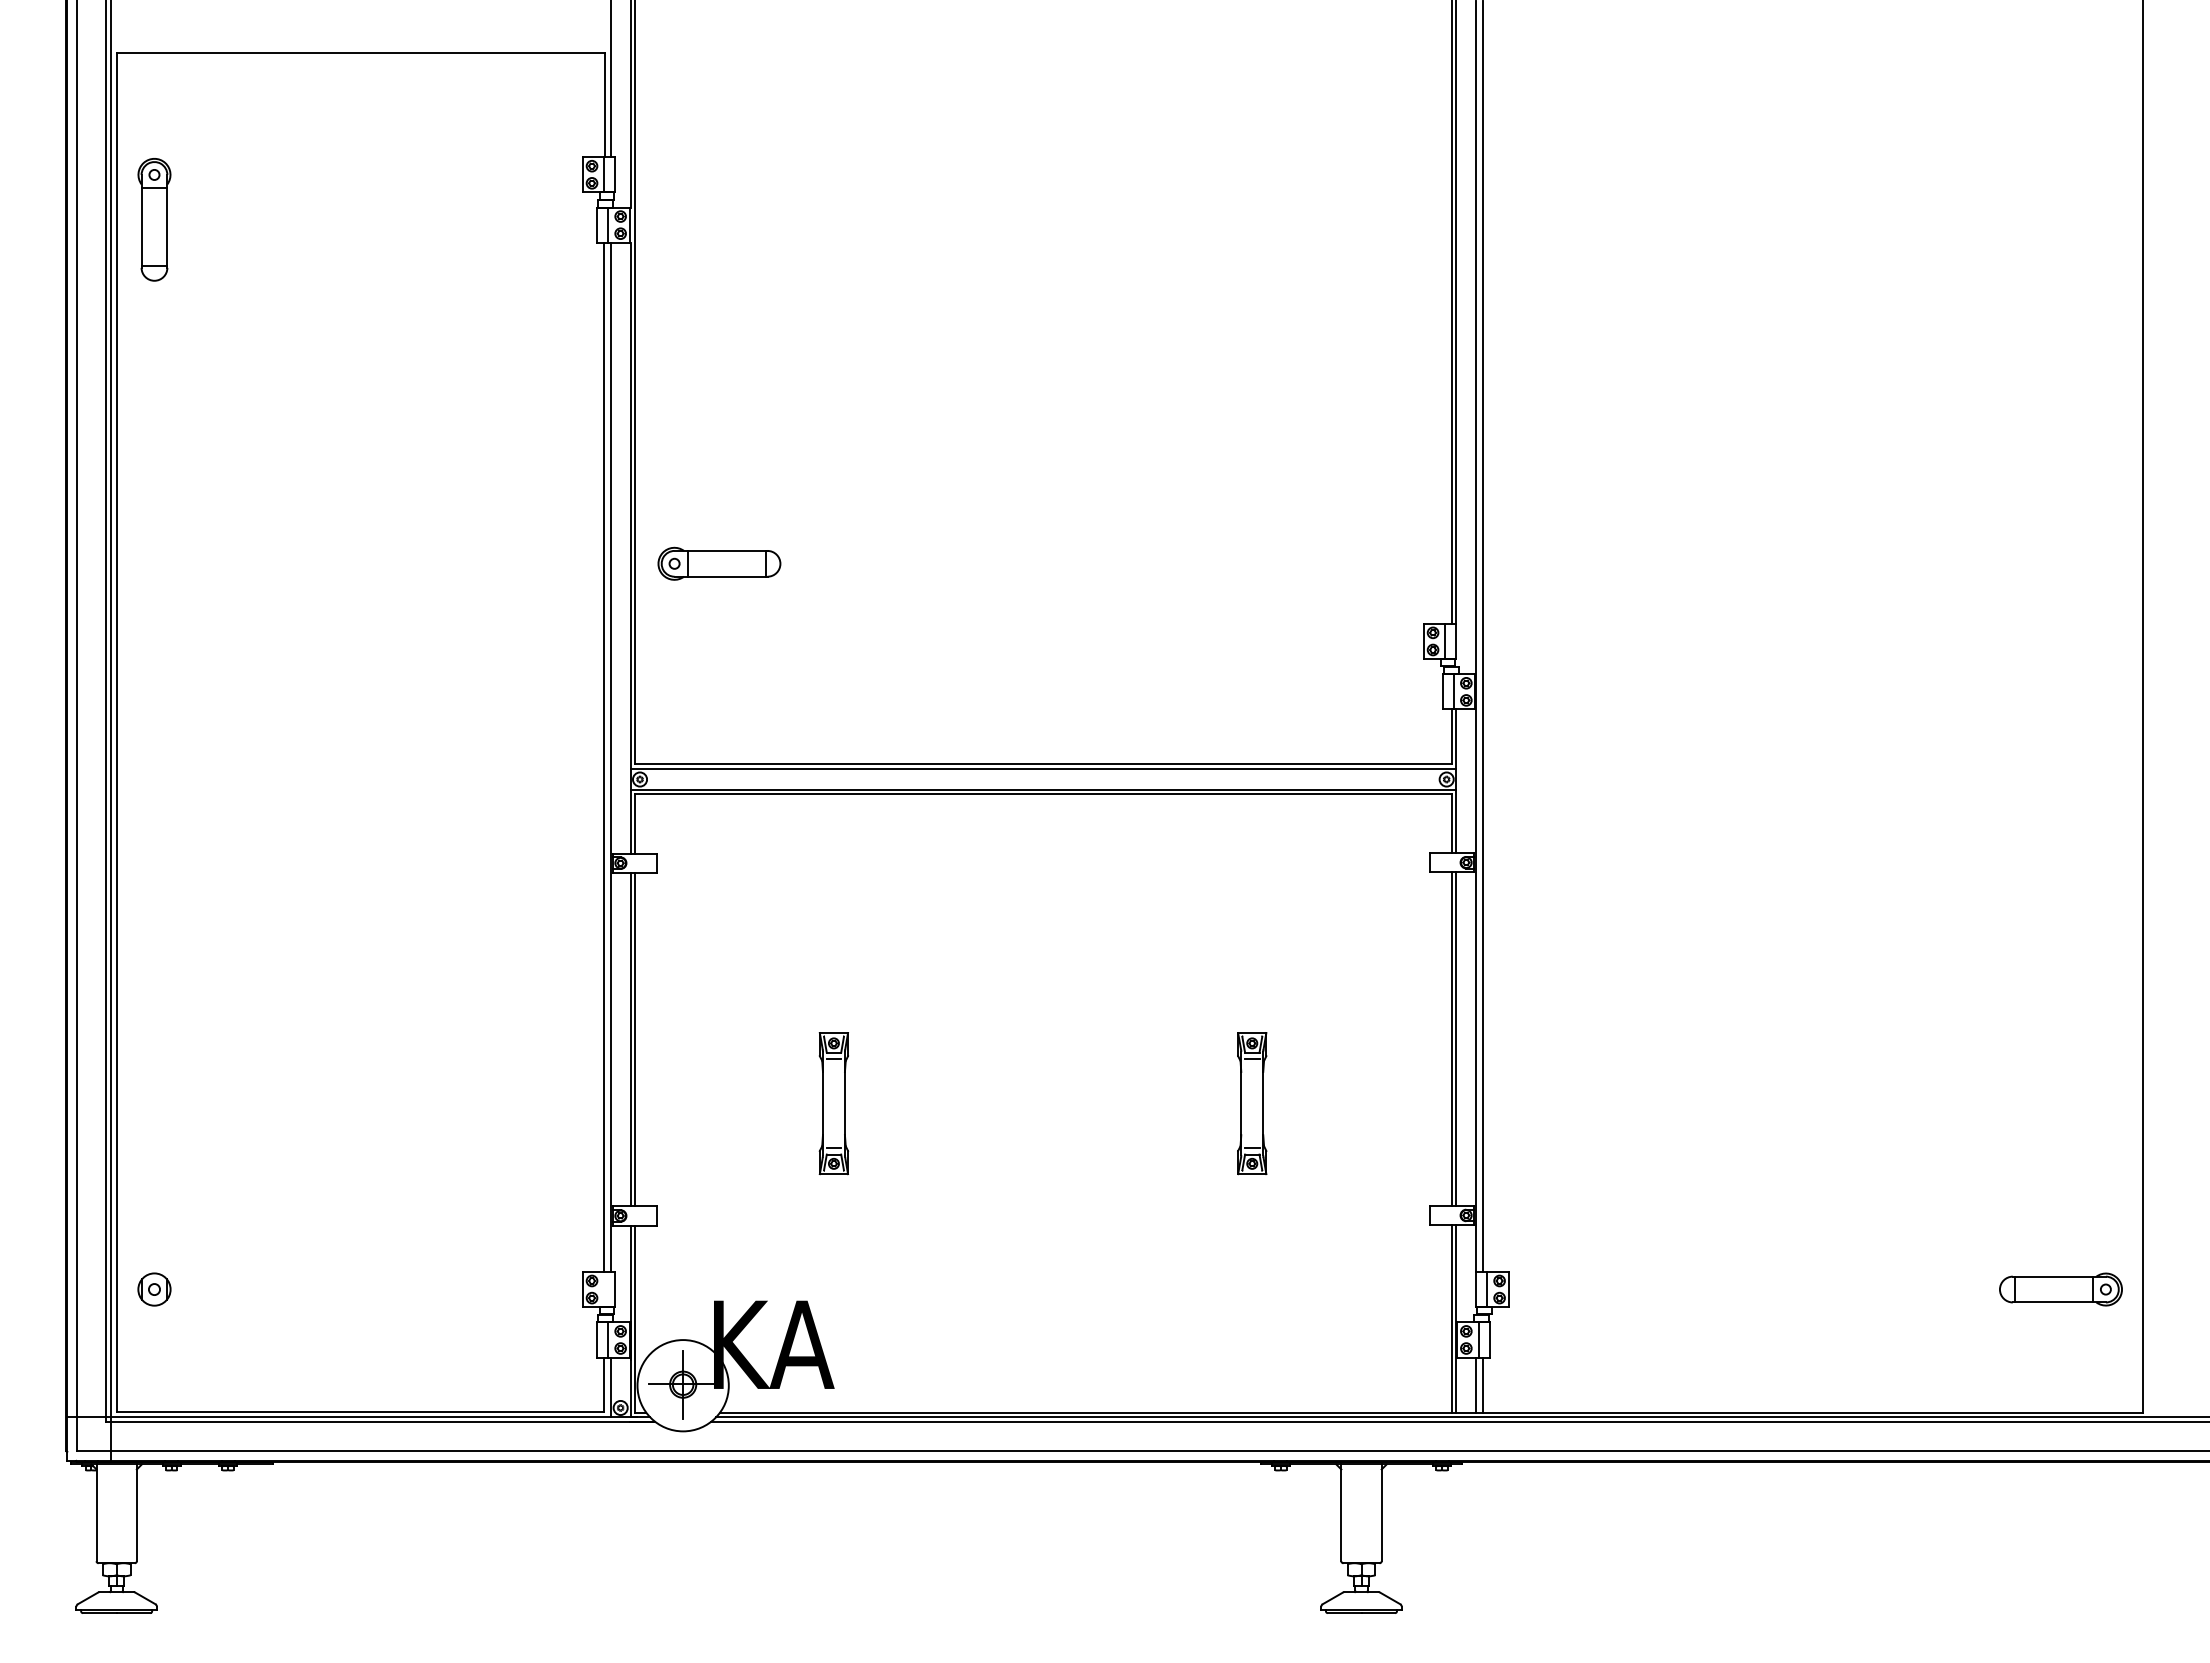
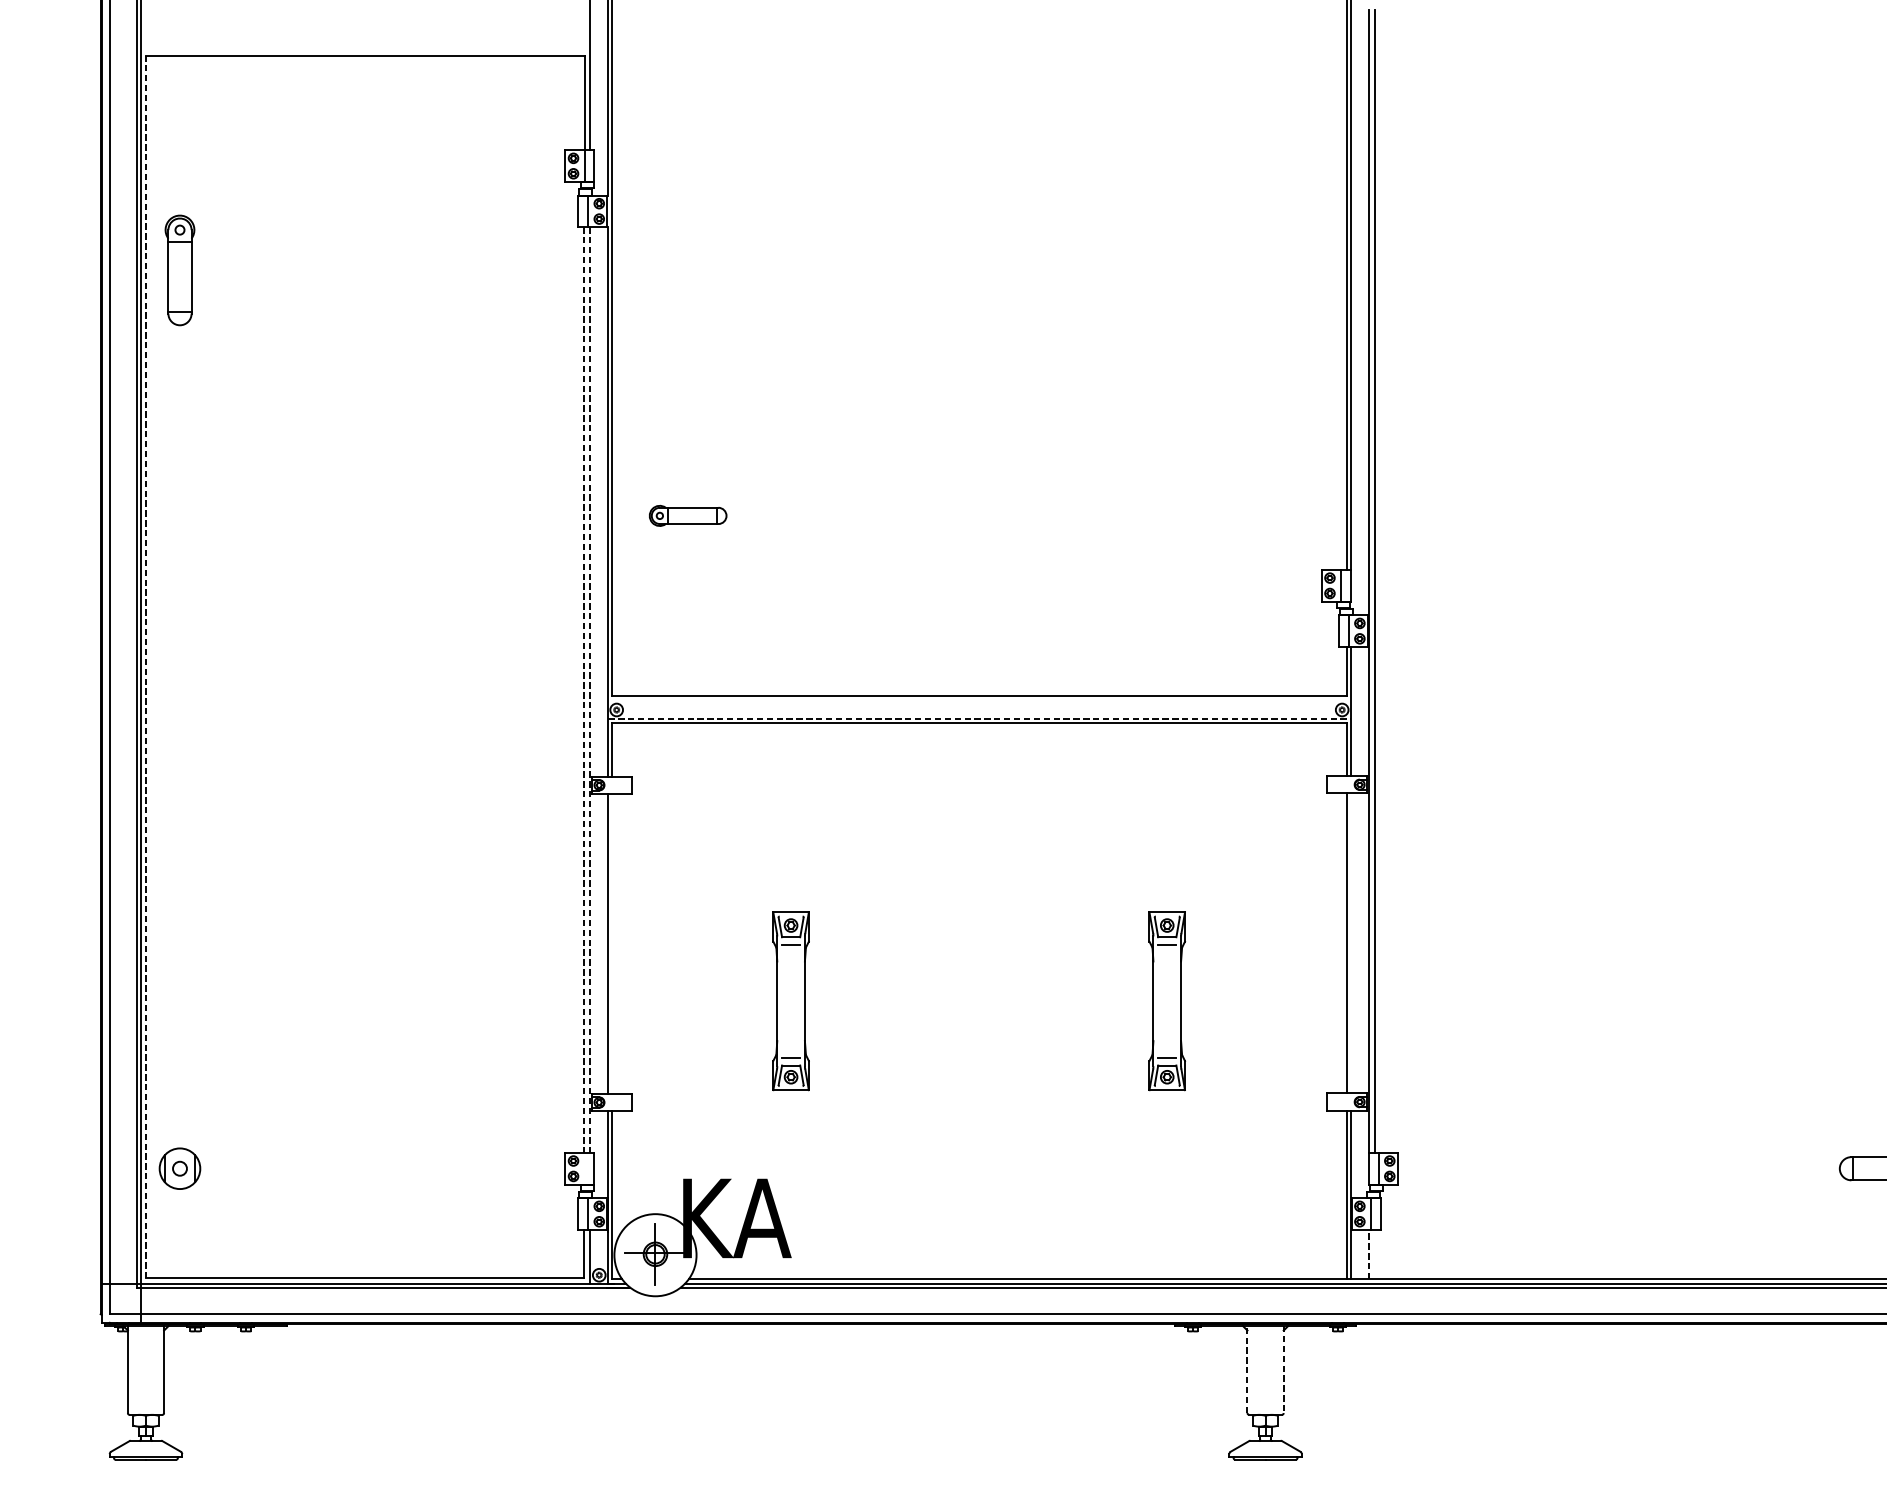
part: (154, 219) -> (180, 270), moved
part: (719, 563) -> (688, 515), size x0.7
line: (116, 731) -> (145, 666), solid -> dashed
line: (604, 757) -> (584, 690), solid -> dashed
line: (610, 757) -> (590, 690), solid -> dashed
line: (1043, 769) -> (979, 700), removed
line: (1043, 789) -> (979, 718), solid -> dashed
line: (1456, 1038) -> (1351, 942), removed
line: (635, 1039) -> (612, 943), removed
part: (833, 1103) -> (790, 1001), size x1.4
part: (1252, 1103) -> (1167, 1001), size x1.4
part: (154, 1289) -> (180, 1168), size x1.4
line: (1476, 1384) -> (1369, 1254), solid -> dashed
line: (1482, 1384) -> (1374, 1254), removed
line: (1341, 1512) -> (1247, 1369), solid -> dashed
line: (1381, 1513) -> (1283, 1370), solid -> dashed

